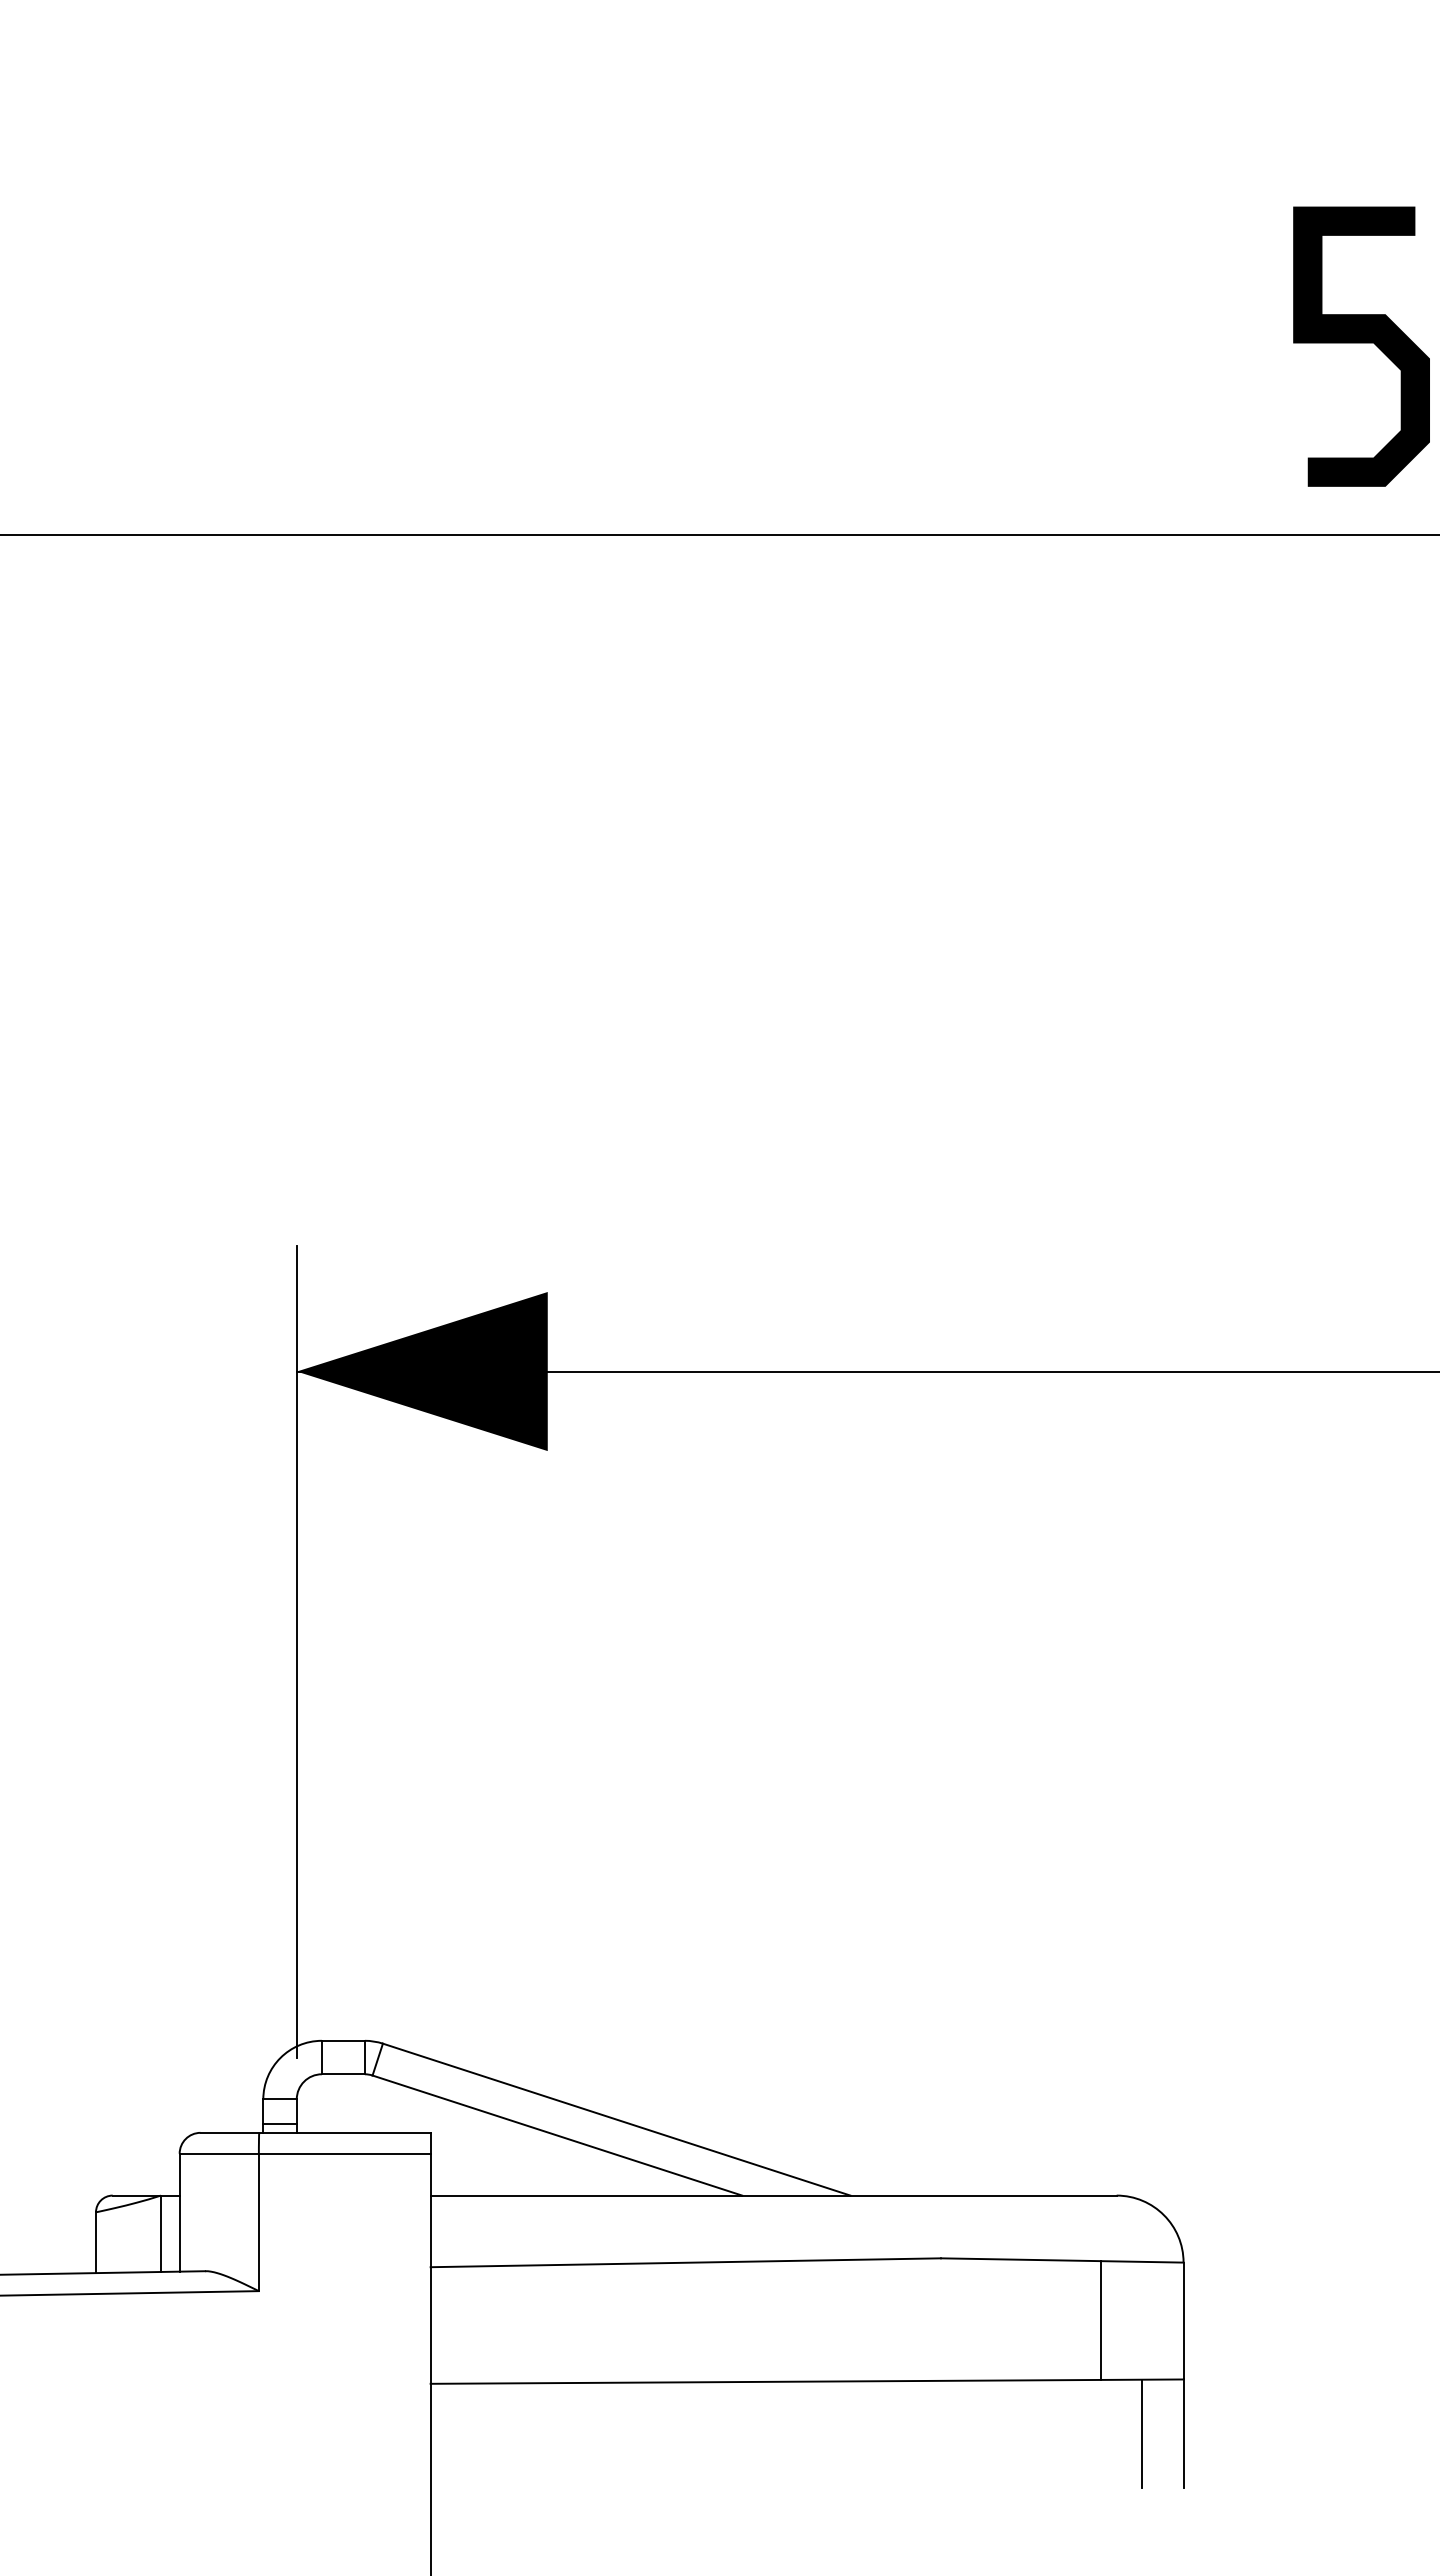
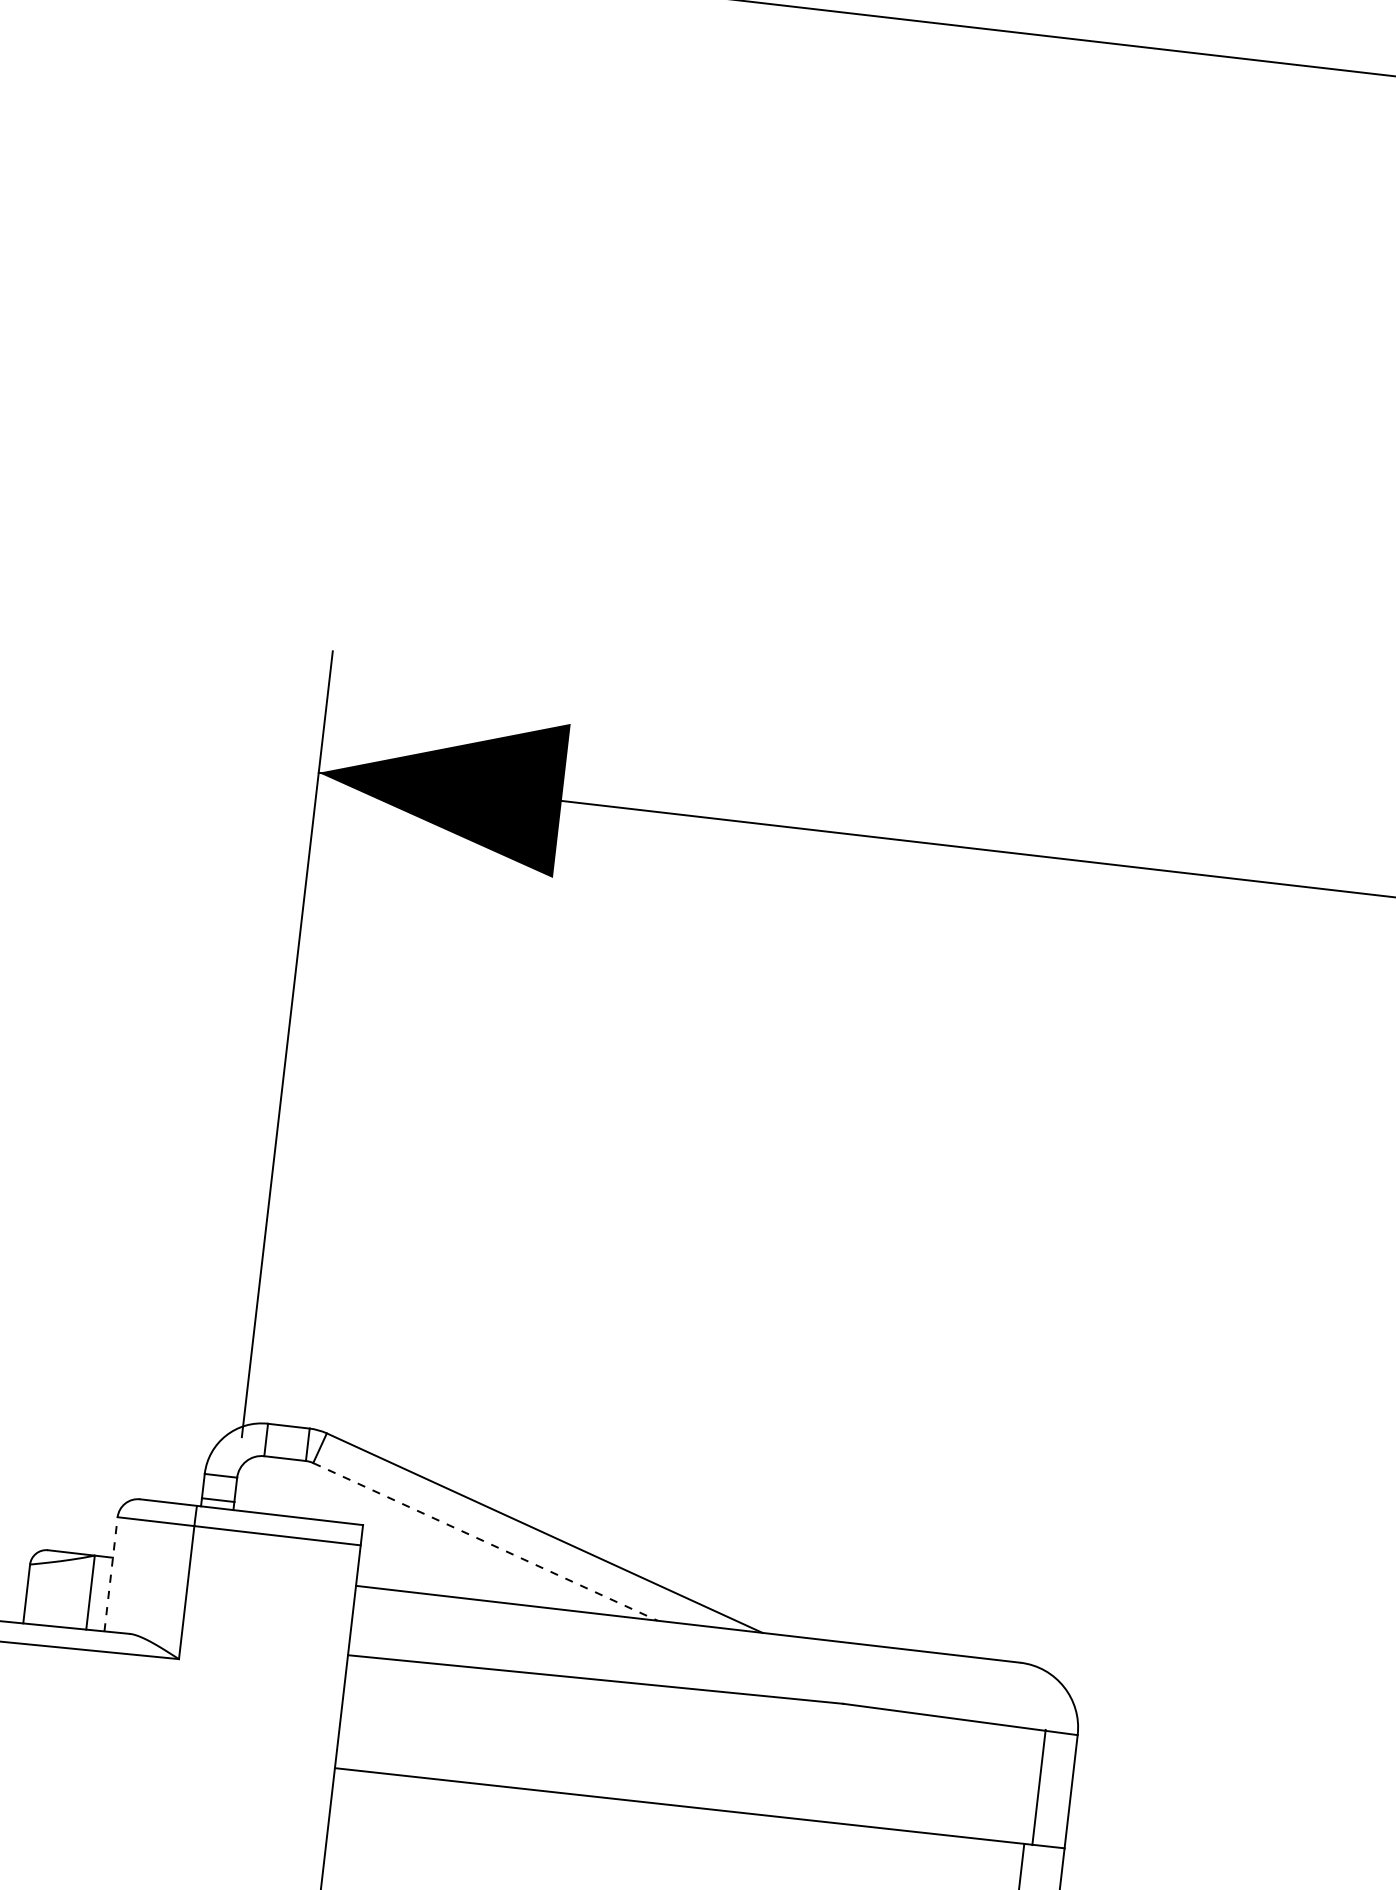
line: (557, 2135) -> (485, 1541), solid -> dashed
line: (179, 2212) -> (110, 1574), solid -> dashed
line: (1101, 2320) -> (1039, 1787), moved

